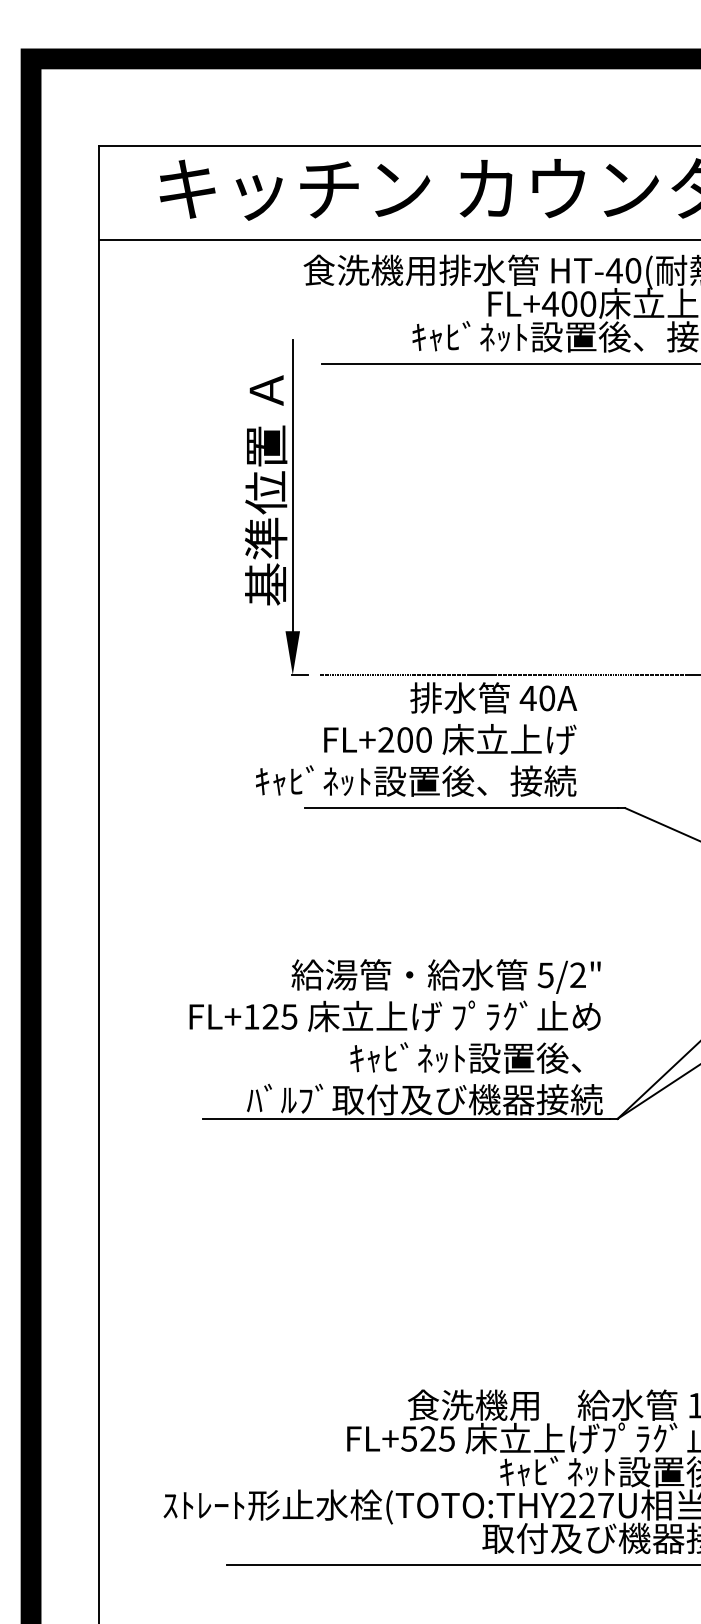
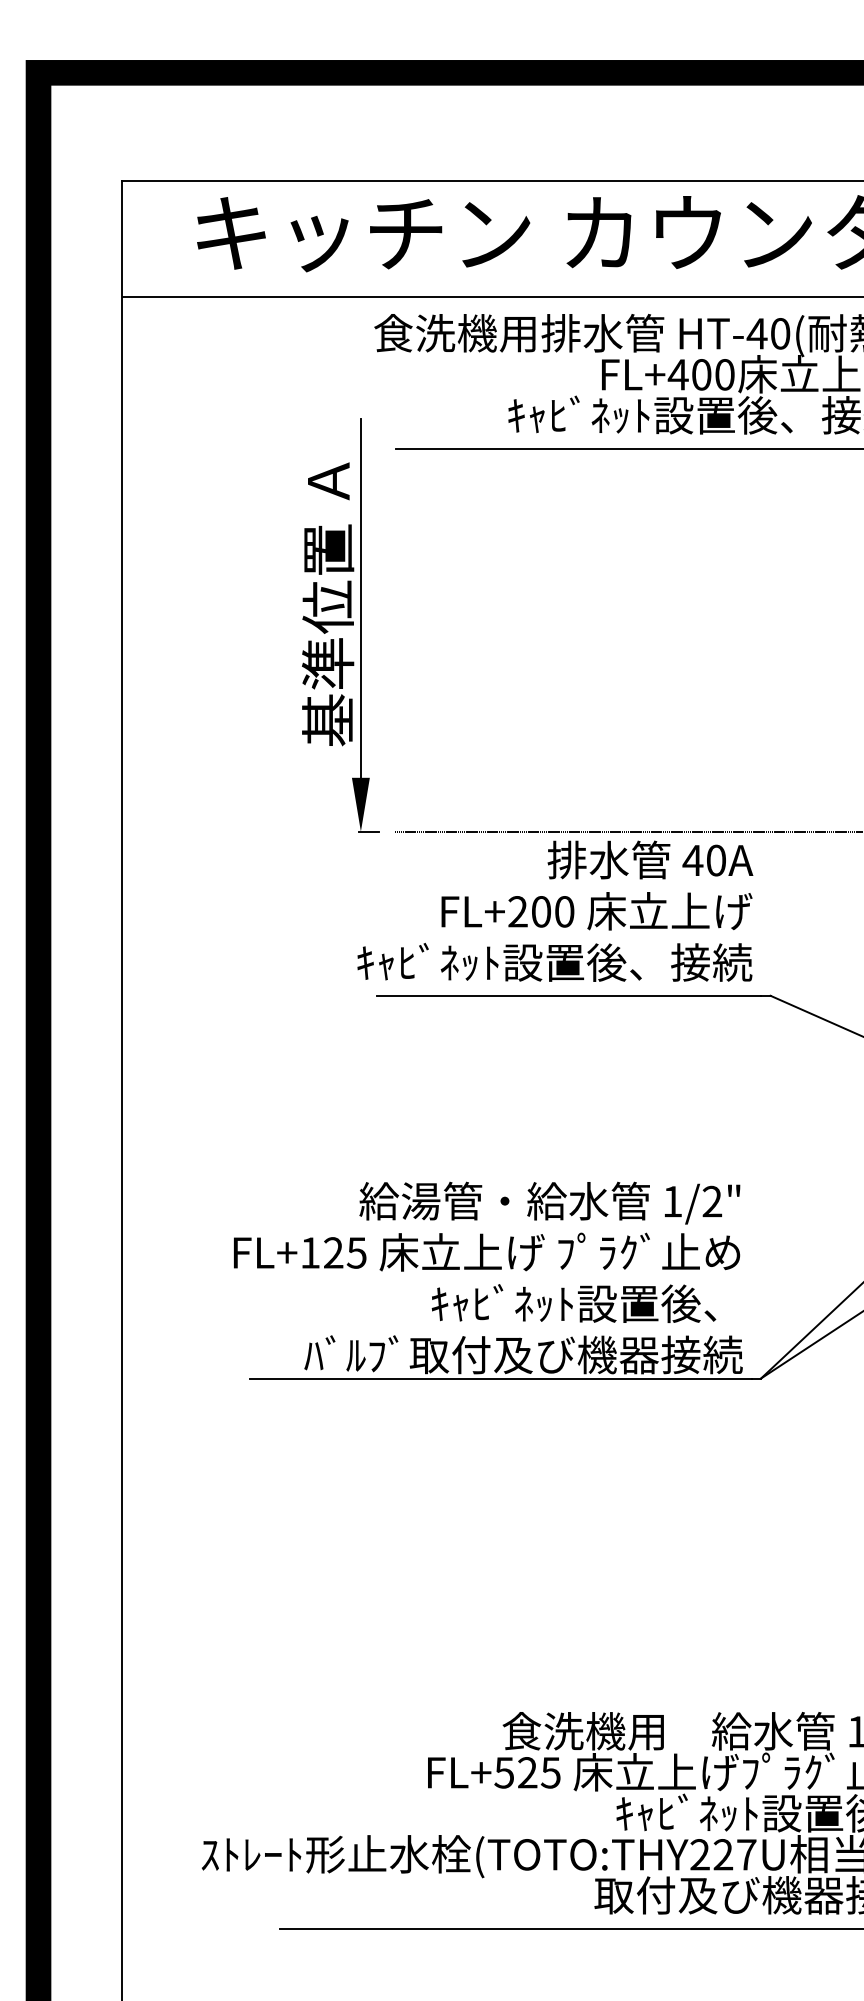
text: (416, 738) -> (555, 910), moved
text: (545, 975) -> (672, 1201), 5/2" -> 1/2"

